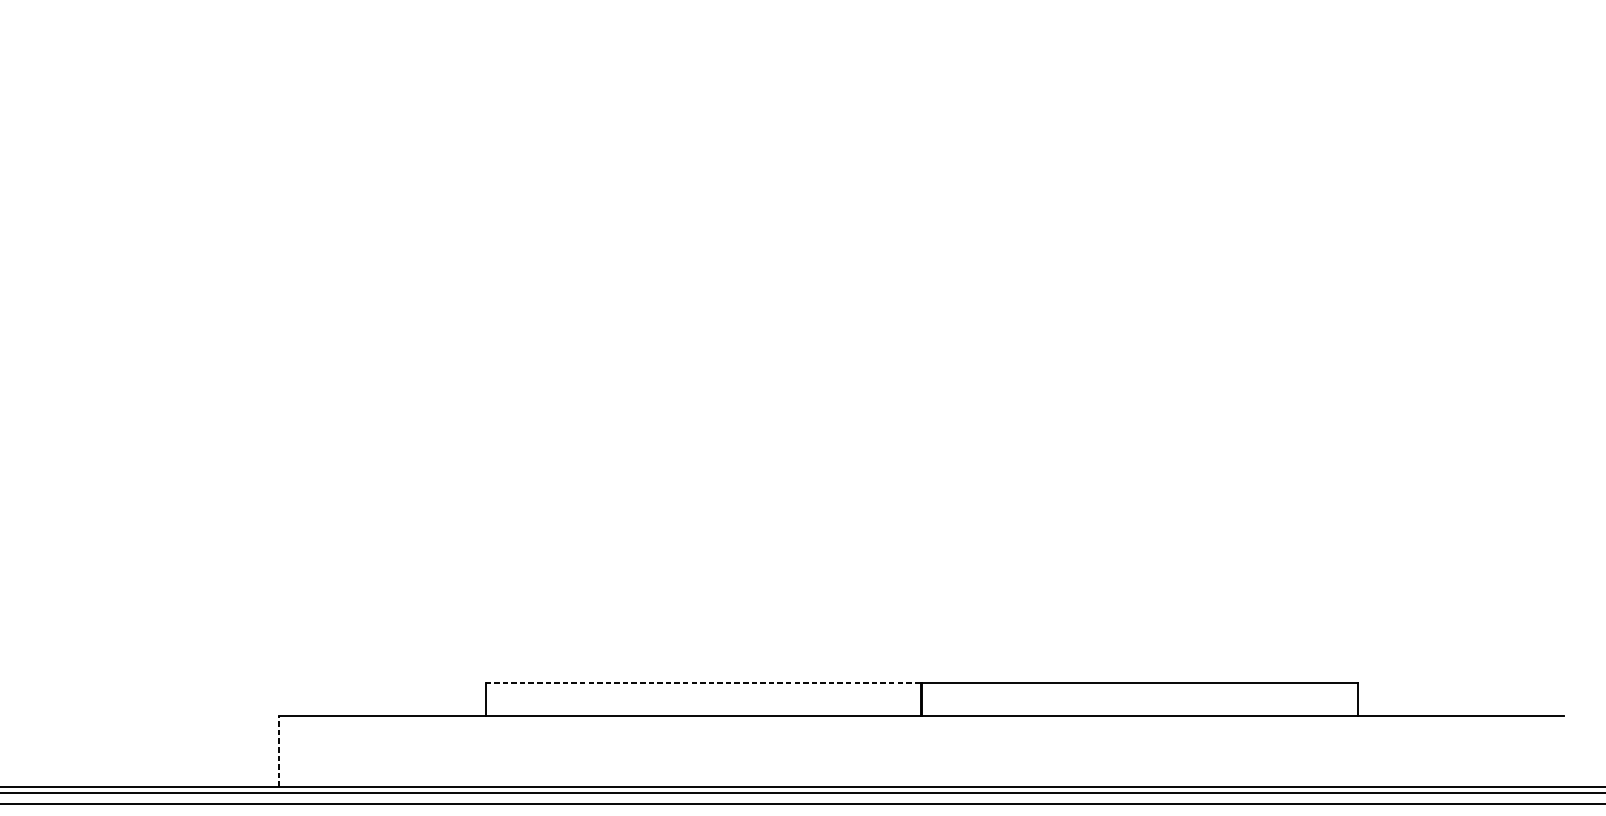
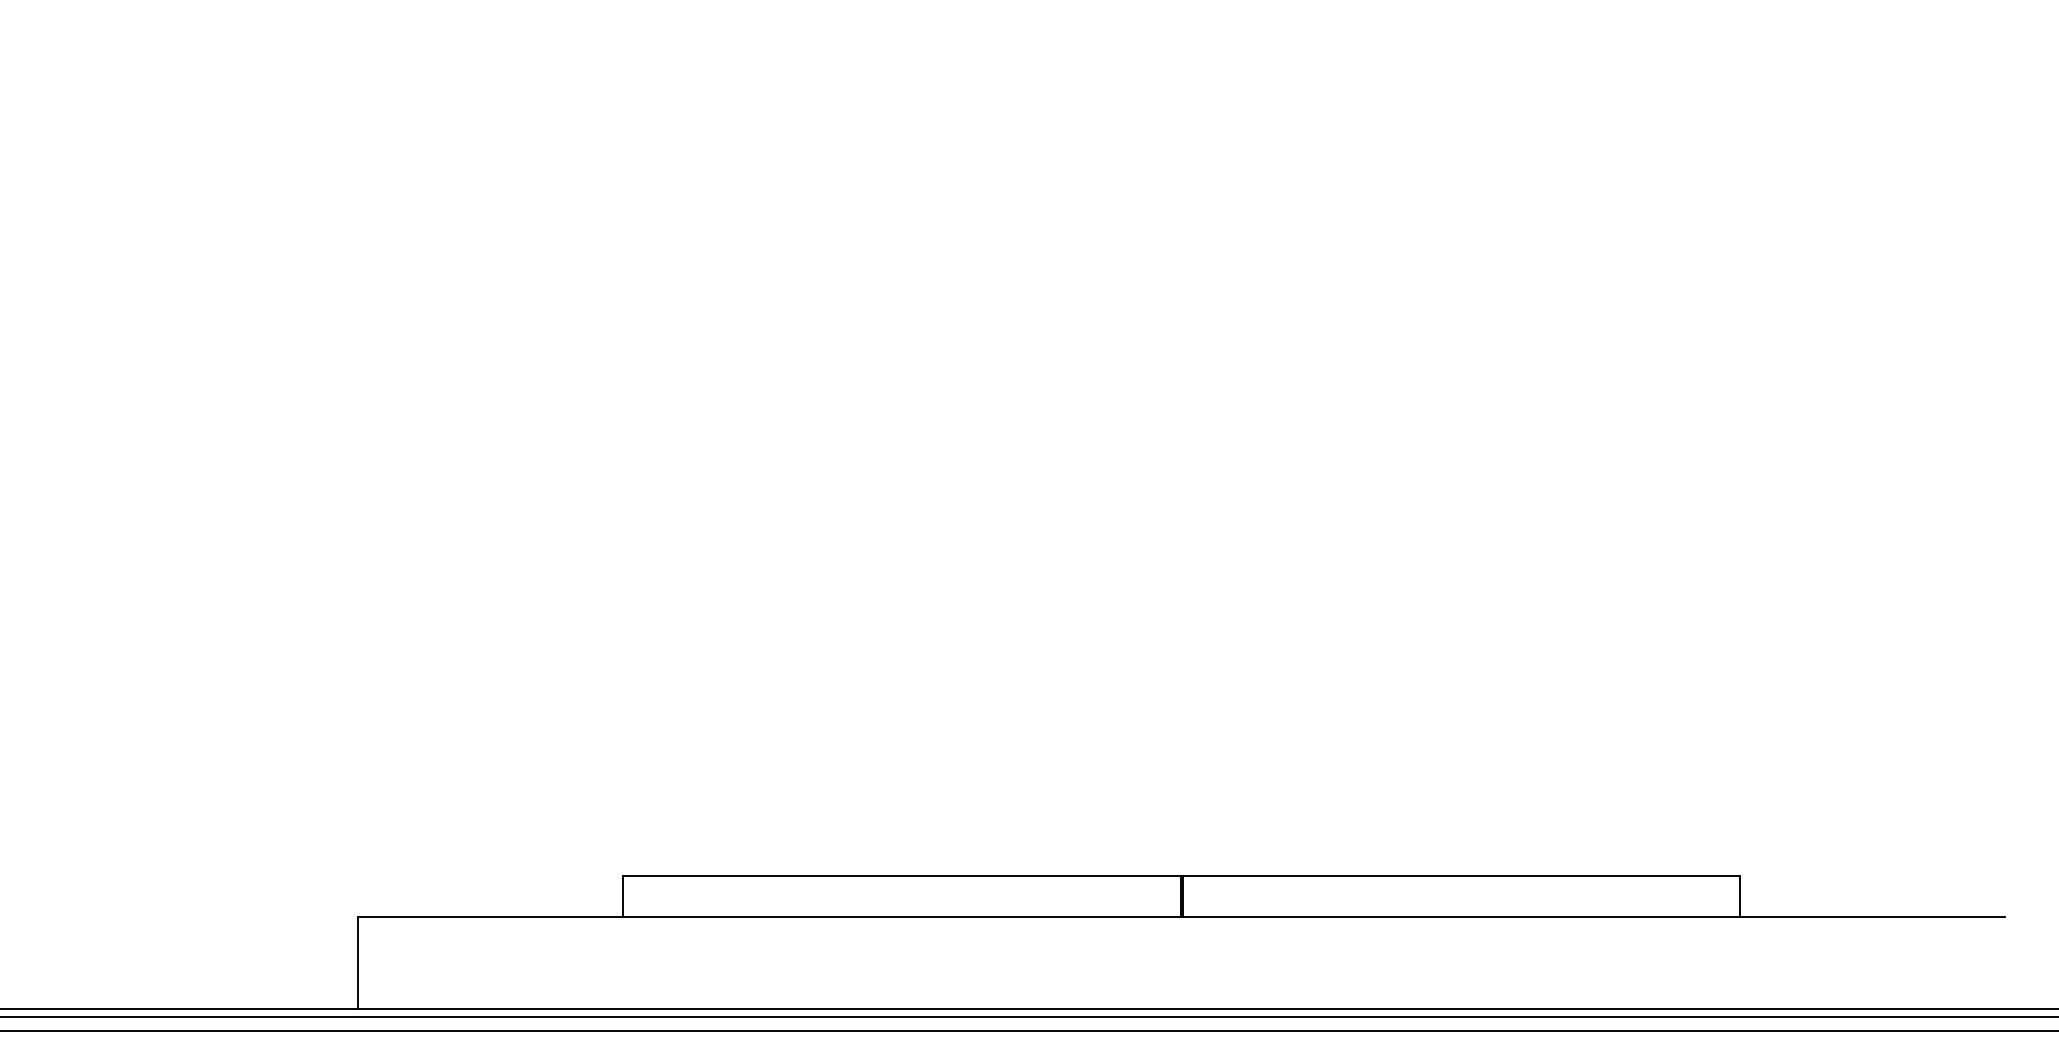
line: (703, 683) -> (901, 876), dashed -> solid
line: (278, 751) -> (357, 963), dashed -> solid

